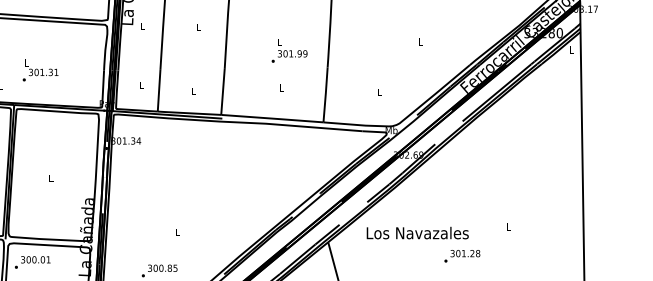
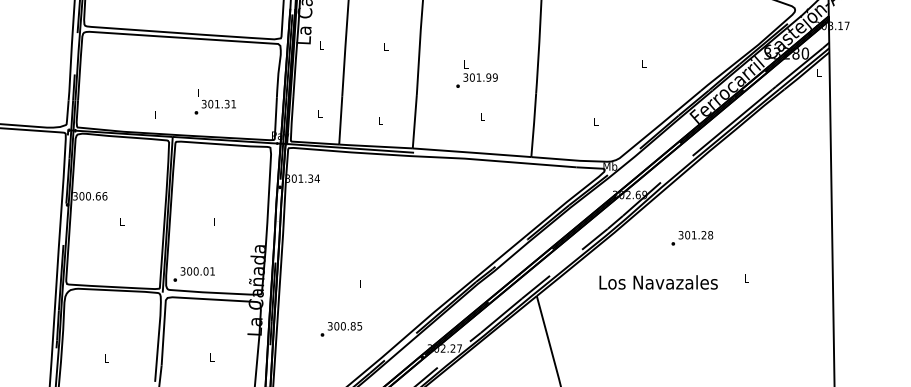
text: (289, 50) -> (476, 73), moved
text: (39, 70) -> (214, 101), moved
text: (417, 233) -> (658, 282), moved
text: (462, 256) -> (692, 238), moved
text: (32, 262) -> (193, 274), moved

